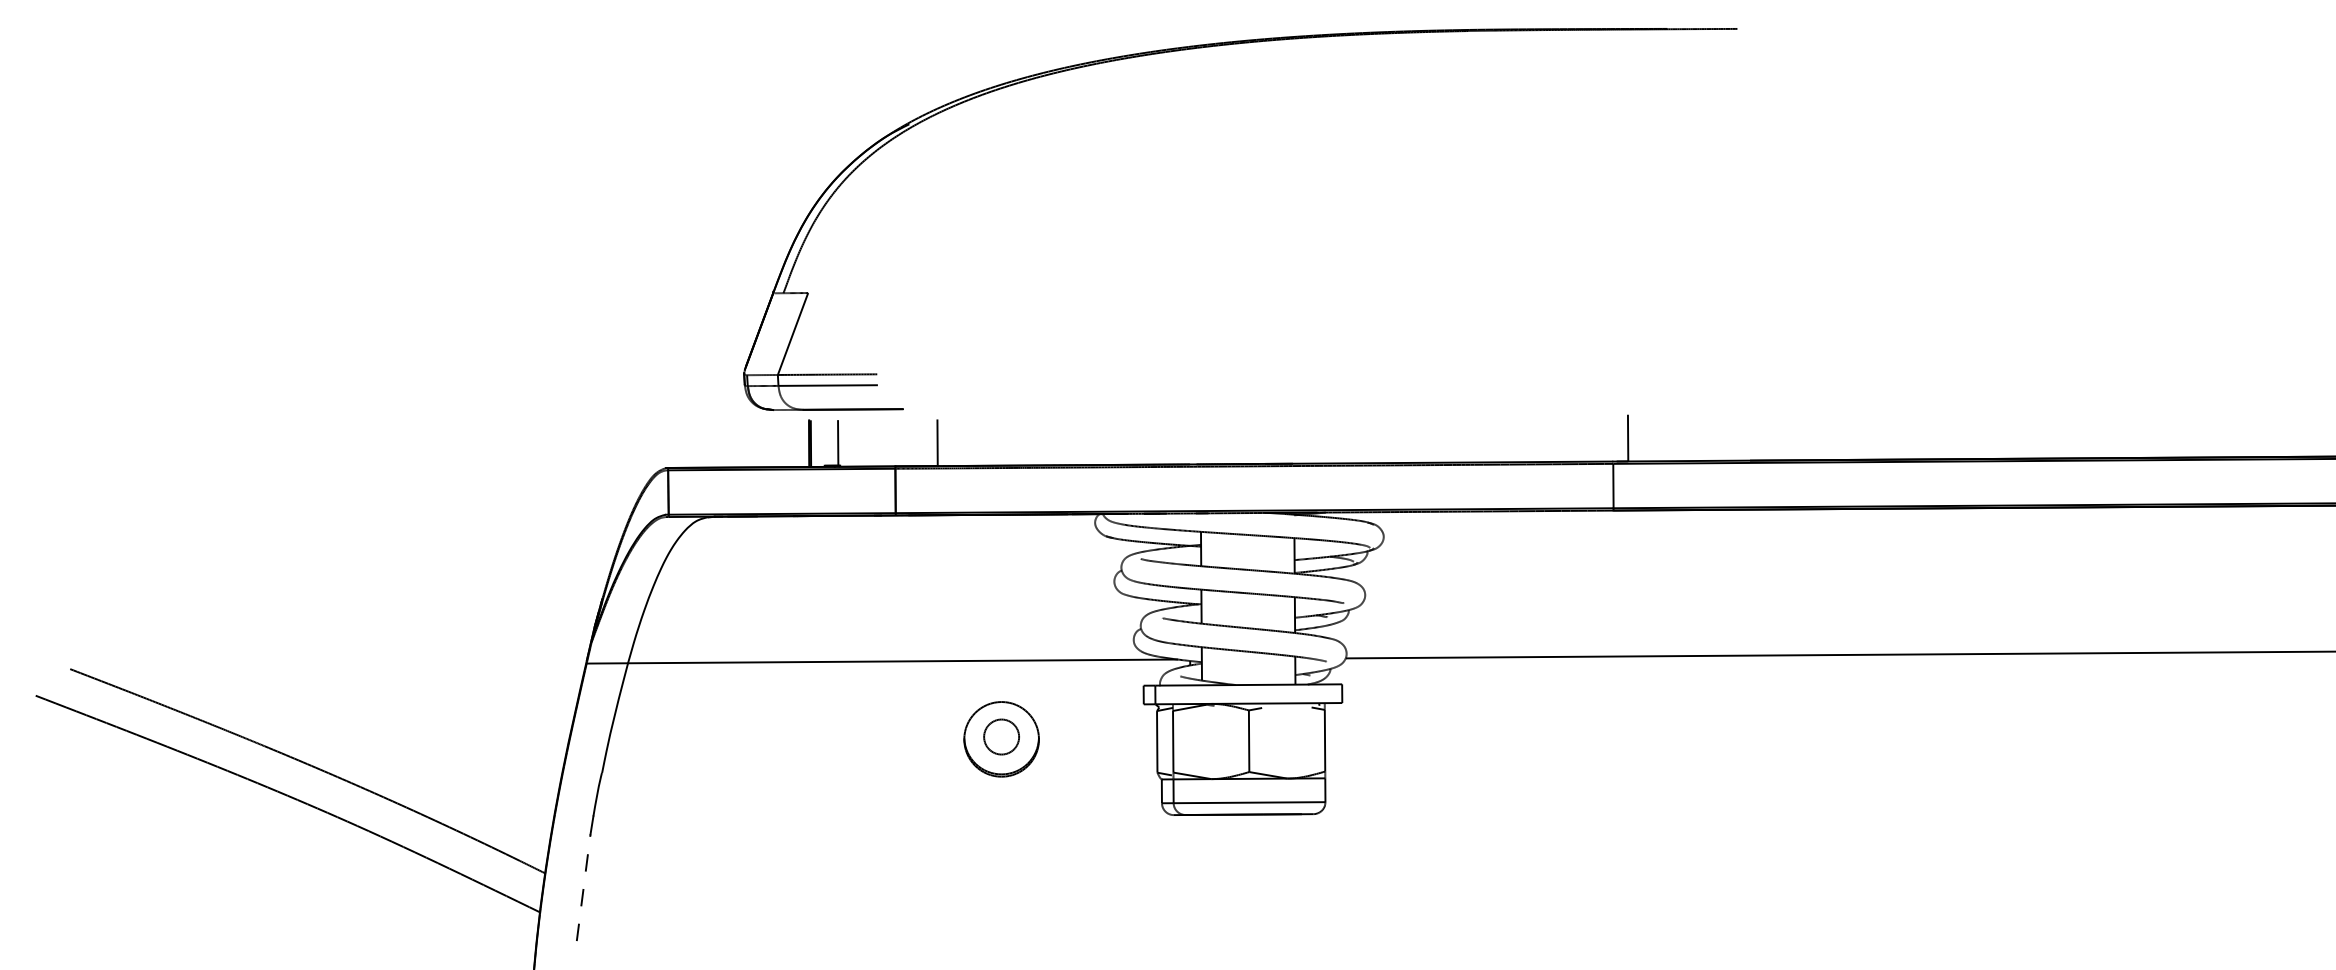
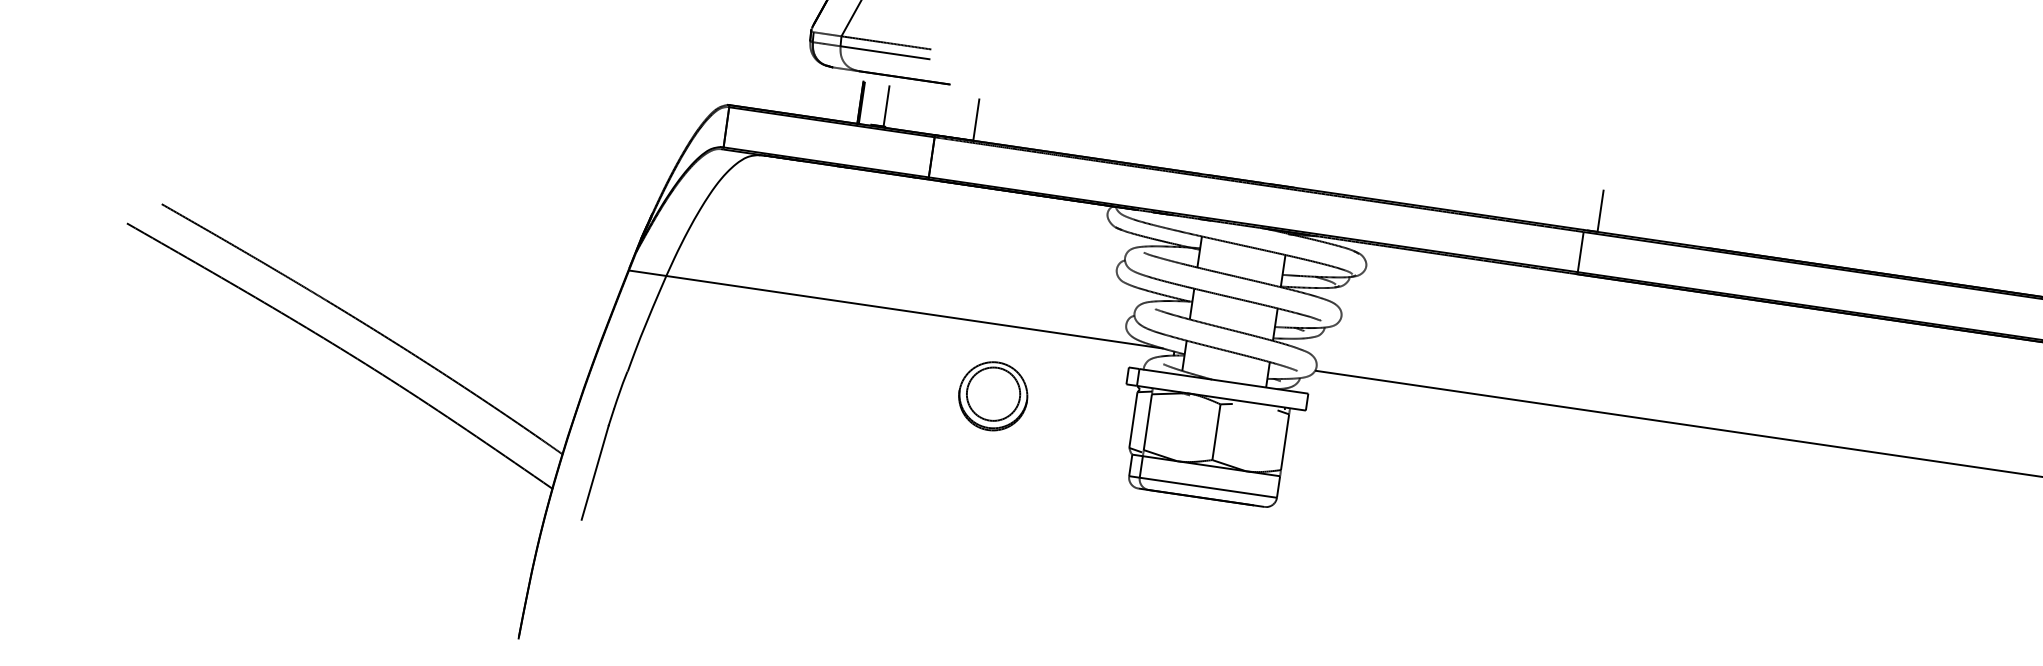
circle: (1001, 736) -> (993, 393), size x1.67
line: (583, 887) -> (595, 472), dashed -> solid

